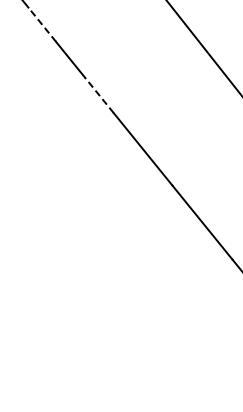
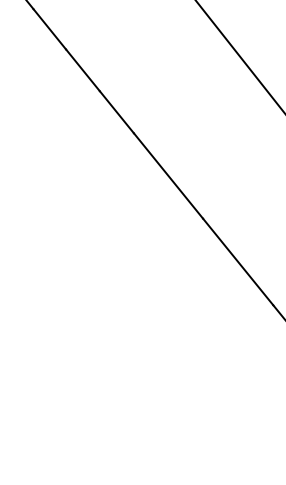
line: (41, 24) -> (48, 29), dashed -> solid
line: (98, 94) -> (115, 111), dashed -> solid

